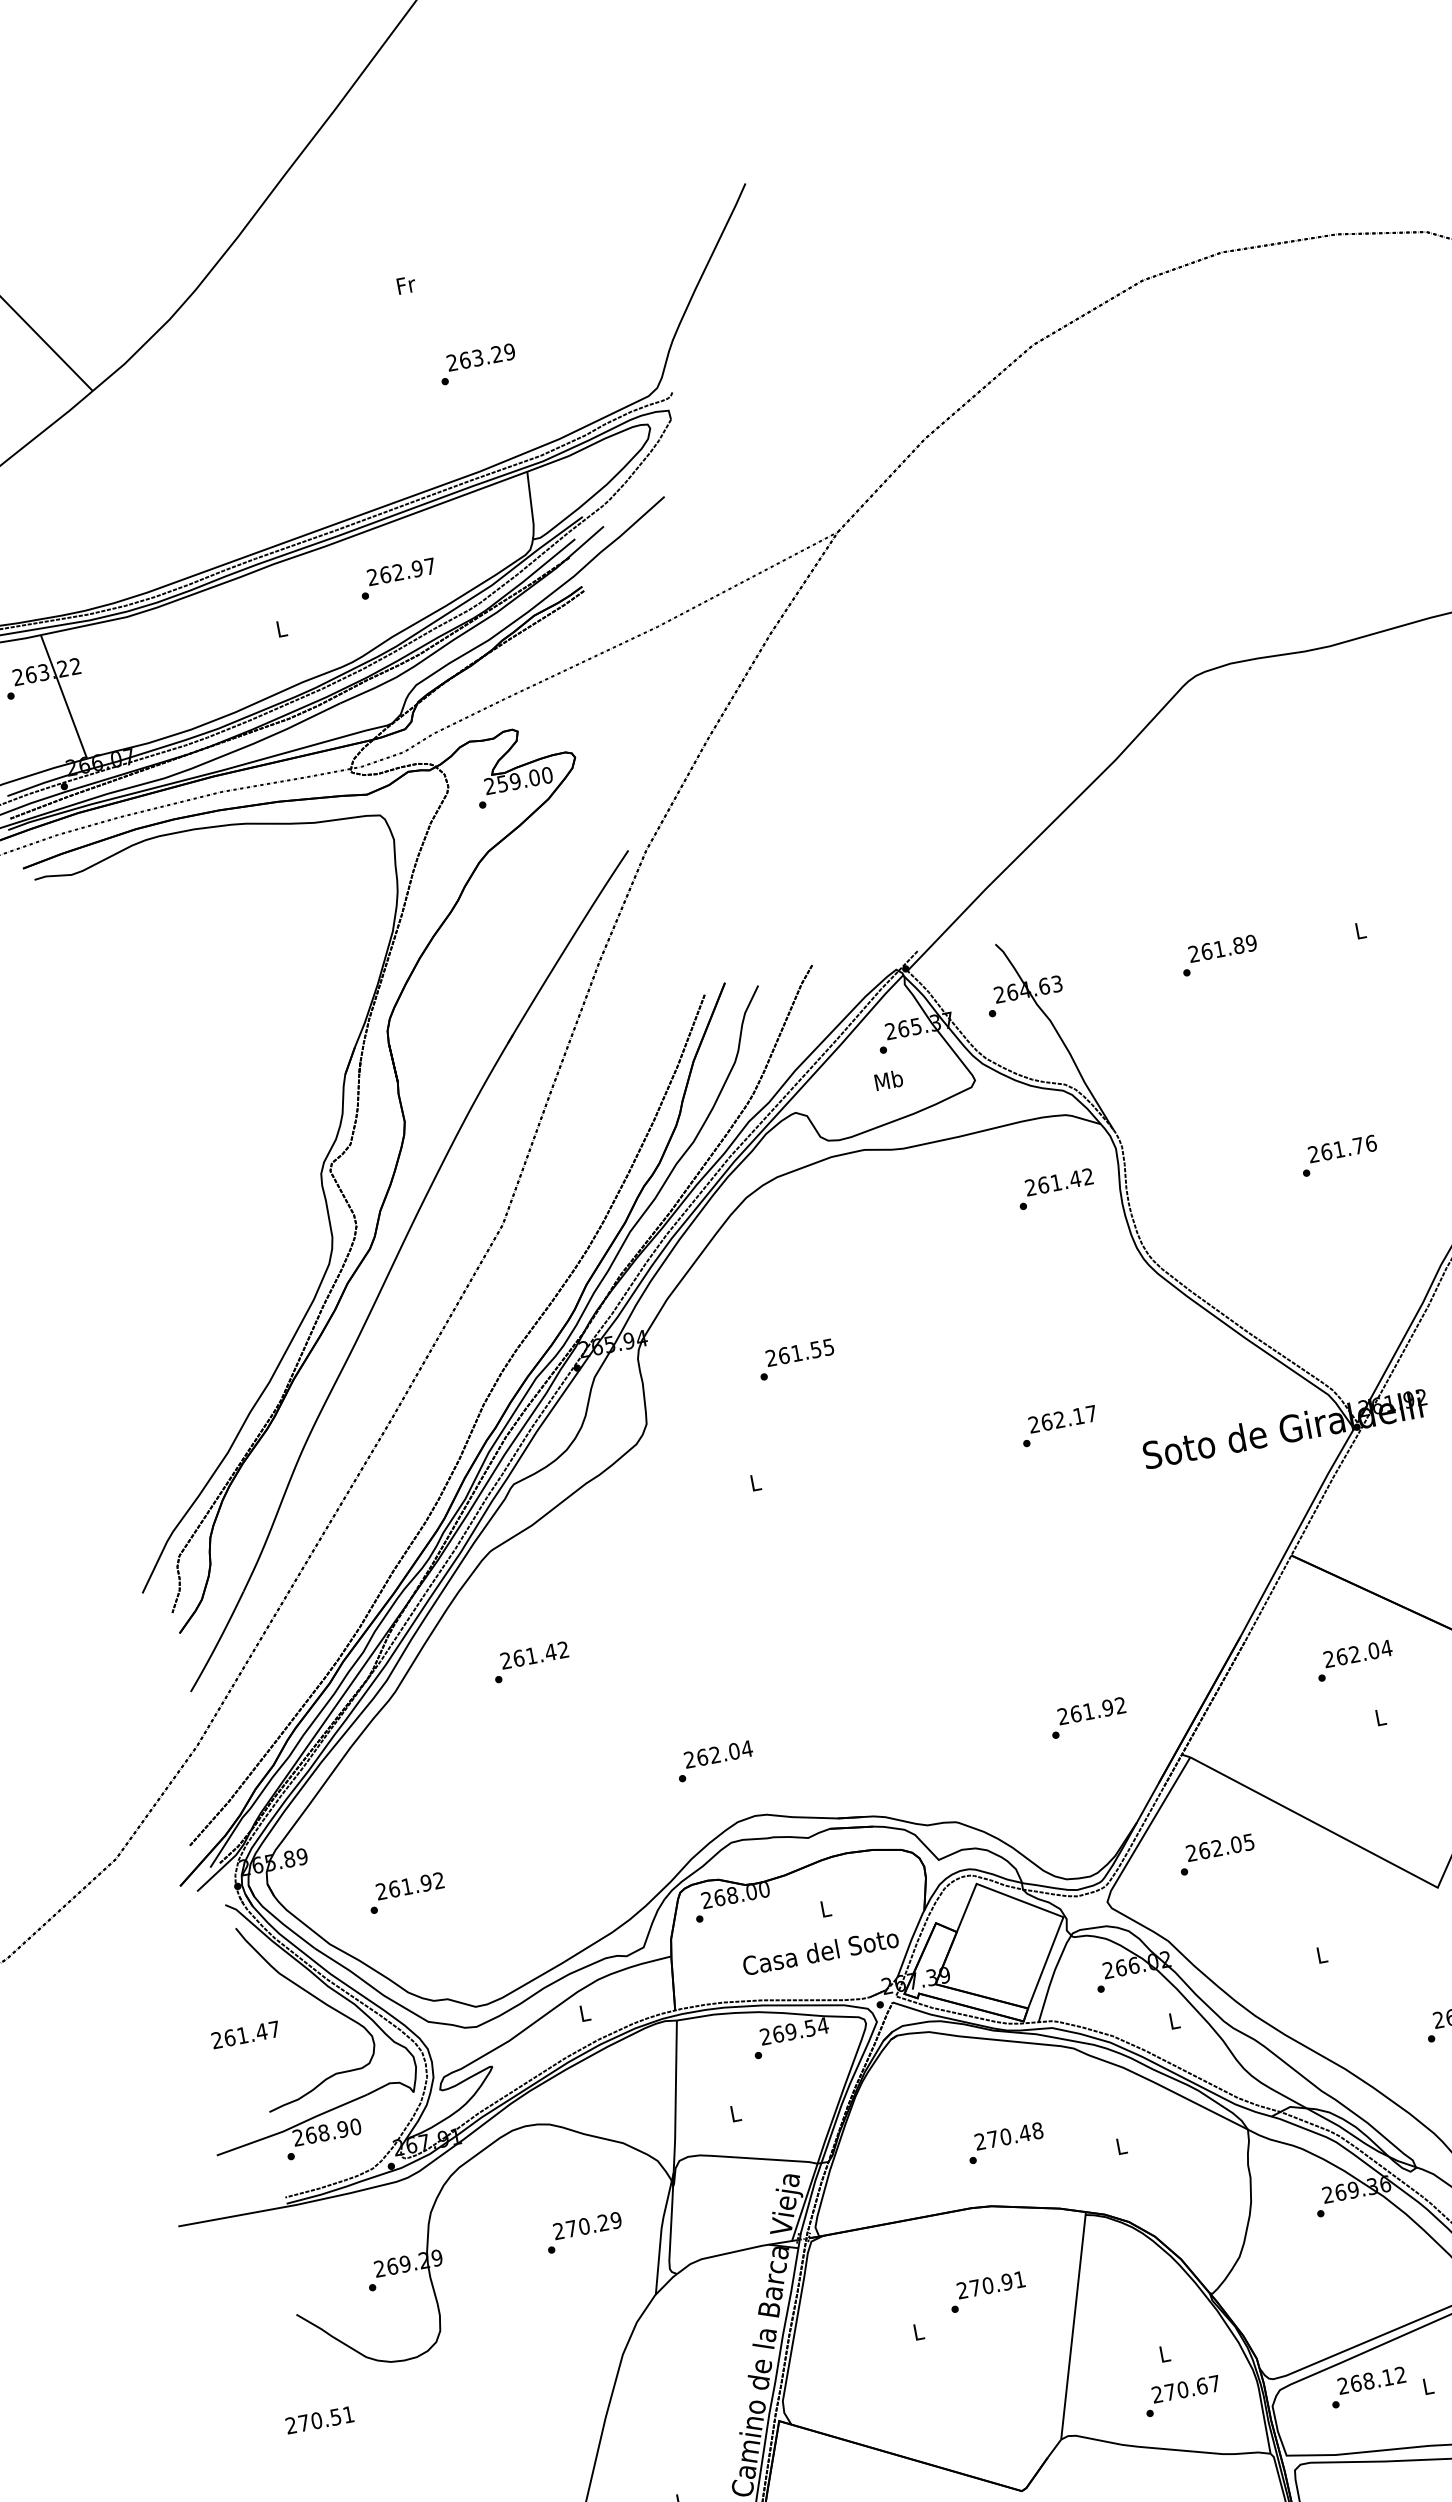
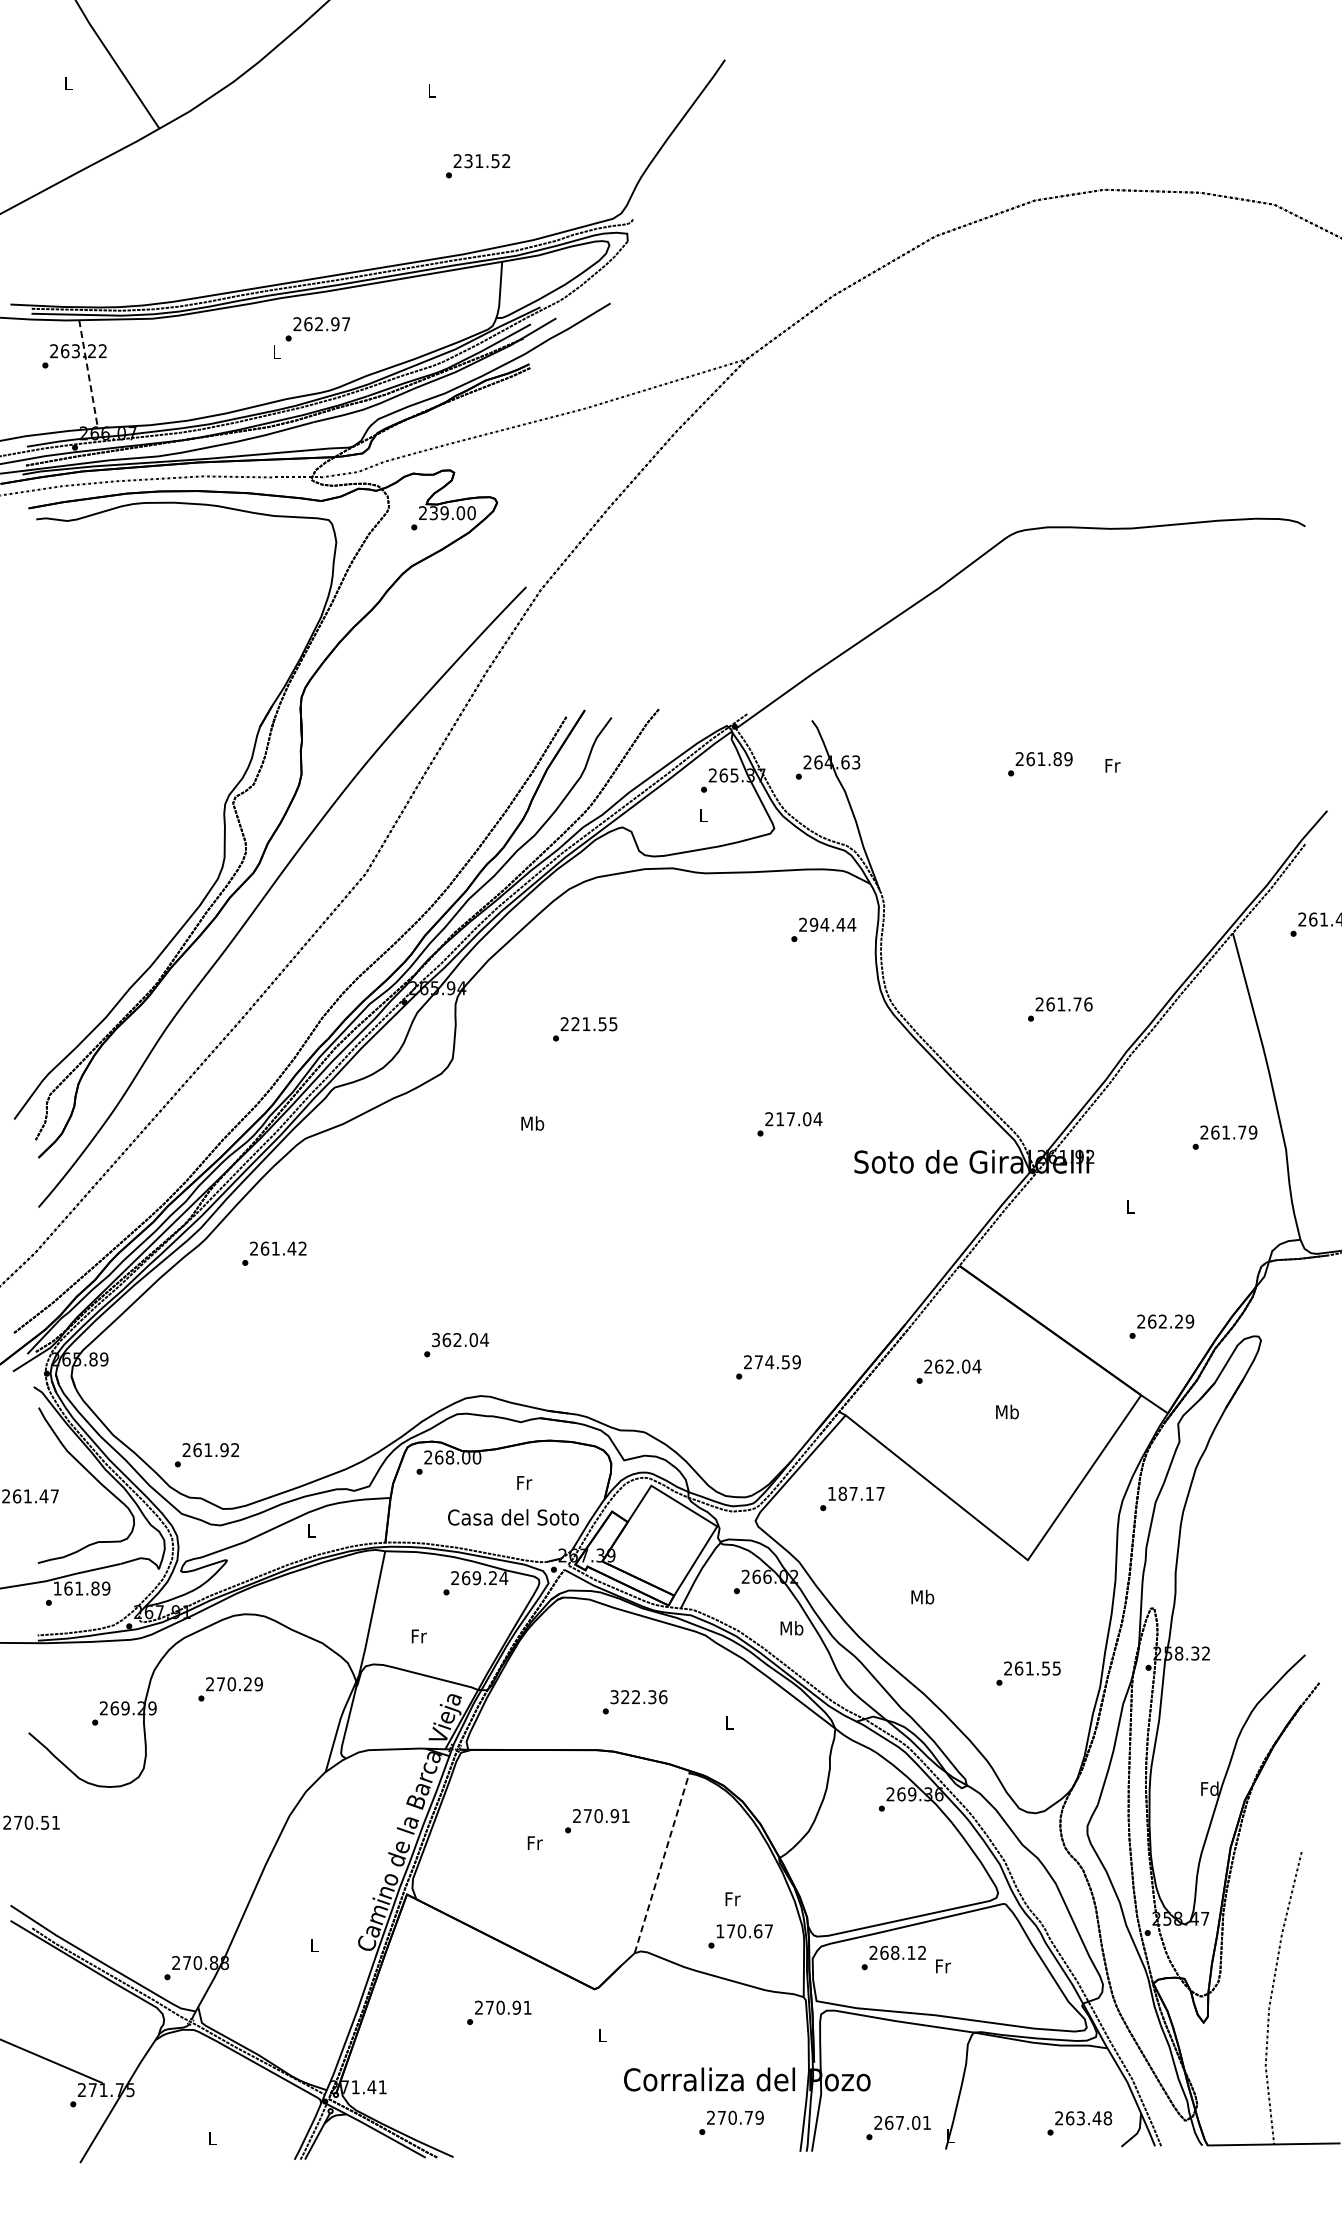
text: (405, 285) -> (431, 90), Fr -> L
text: (487, 356) -> (487, 161), 263.29 -> 231.52
text: (397, 579) -> (317, 329), moved
line: (63, 697) -> (88, 374), solid -> dashed
text: (502, 783) -> (433, 512), 259.00 -> 239.00
text: (1360, 930) -> (1112, 765), L -> Fr
text: (1219, 955) -> (1040, 764), moved
text: (888, 1080) -> (703, 815), Mb -> L
text: (1339, 1155) -> (1060, 1009), moved
text: (1065, 1180) -> (832, 924), 261.42 -> 294.44
text: (784, 1356) -> (575, 1024), 261.55 -> 221.55
text: (1069, 1418) -> (799, 1119), 262.17 -> 217.04
text: (755, 1482) -> (532, 1123), L -> Mb
text: (1354, 1660) -> (948, 1371), moved
text: (531, 1661) -> (274, 1253), moved
text: (1098, 1710) -> (777, 1362), 261.92 -> 274.59
text: (1380, 1716) -> (1007, 1411), L -> Mb
text: (689, 1760) -> (435, 1340), 262.04 -> 362.04
text: (1220, 1847) -> (856, 1493), 262.05 -> 187.17
text: (406, 1893) -> (206, 1455), moved
text: (826, 1908) -> (524, 1482), L -> Fr
text: (1321, 1954) -> (922, 1596), L -> Mb
text: (1173, 2021) -> (791, 1628), L -> Mb
text: (809, 2028) -> (492, 1578), 269.54 -> 269.24
text: (735, 2113) -> (418, 1636), L -> Fr
text: (326, 2132) -> (81, 1588), 268.90 -> 161.89
text: (1008, 2136) -> (638, 1697), 270.48 -> 322.36
text: (584, 2232) -> (230, 1689), moved
line: (1073, 2326) -> (662, 1862), solid -> dashed
text: (918, 2331) -> (534, 1842), L -> Fr
text: (1164, 2354) -> (732, 1899), L -> Fr
text: (1428, 2386) -> (943, 1966), L -> Fr
text: (1157, 2394) -> (720, 1931), 270.67 -> 170.67

